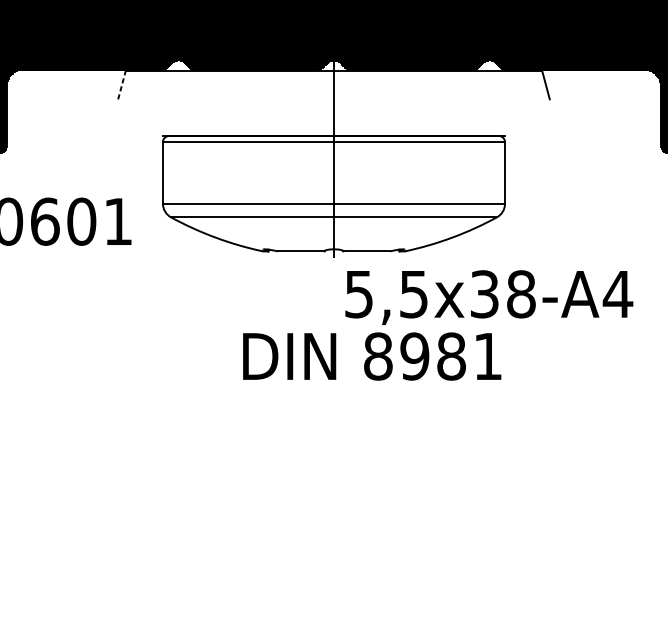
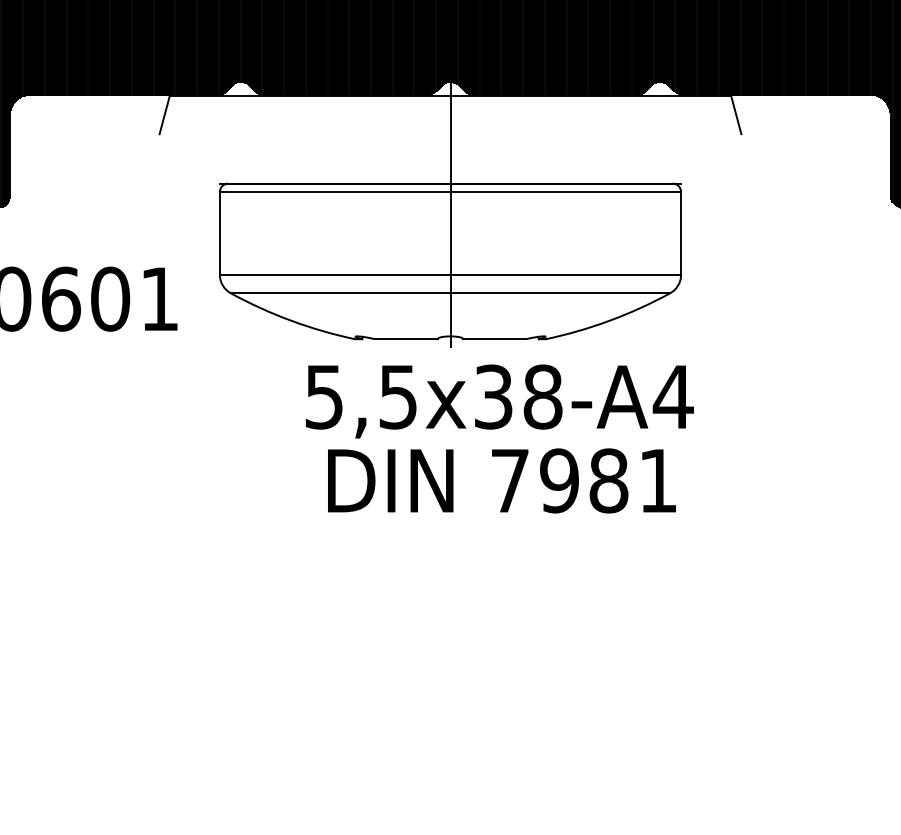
line: (121, 84) -> (164, 114), dashed -> solid
text: (489, 297) -> (499, 401), moved
text: (378, 356) -> (510, 480), 8981 -> 7981

